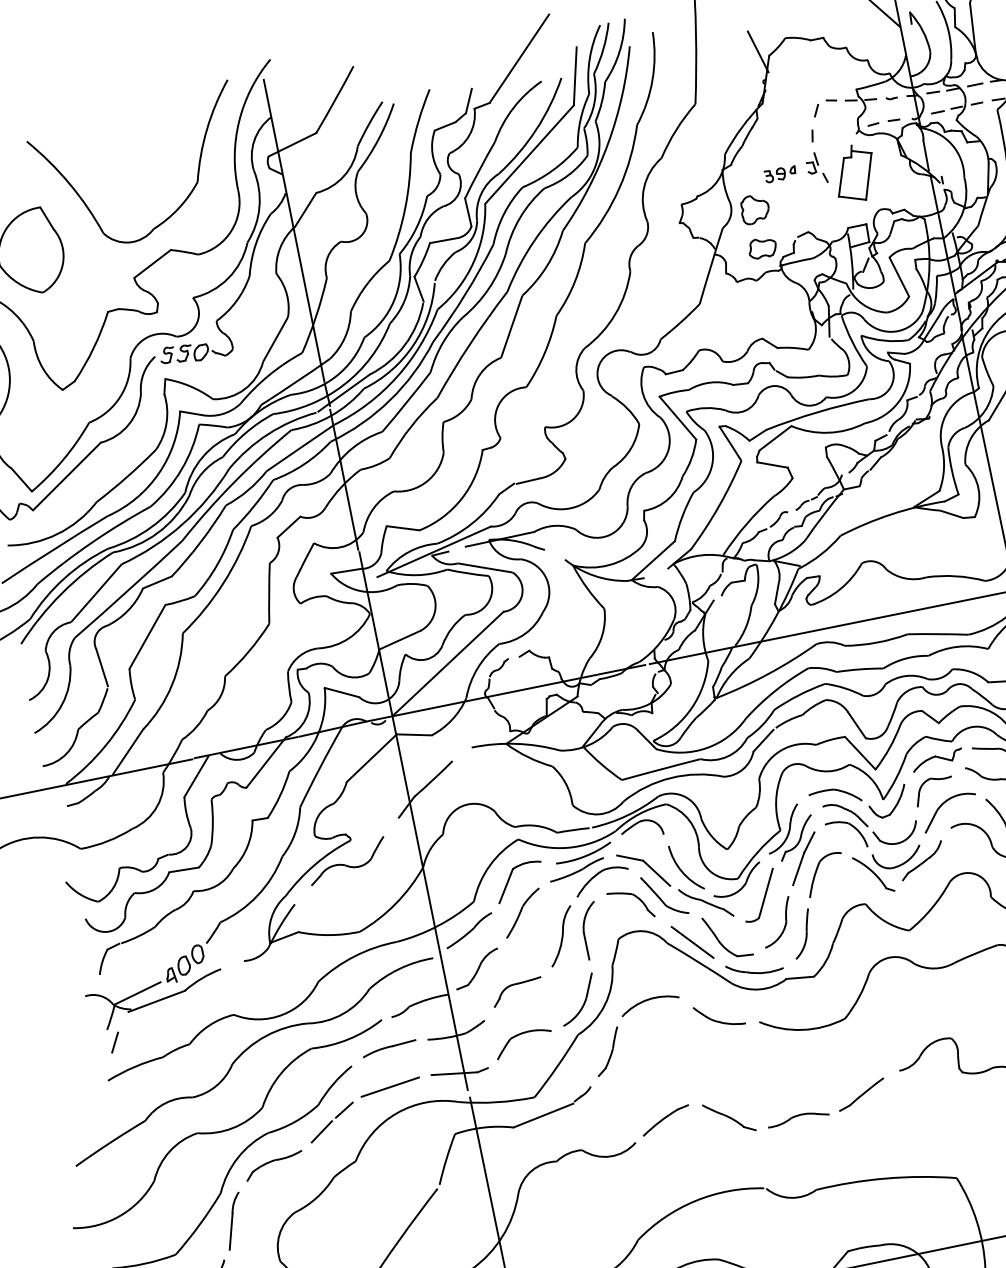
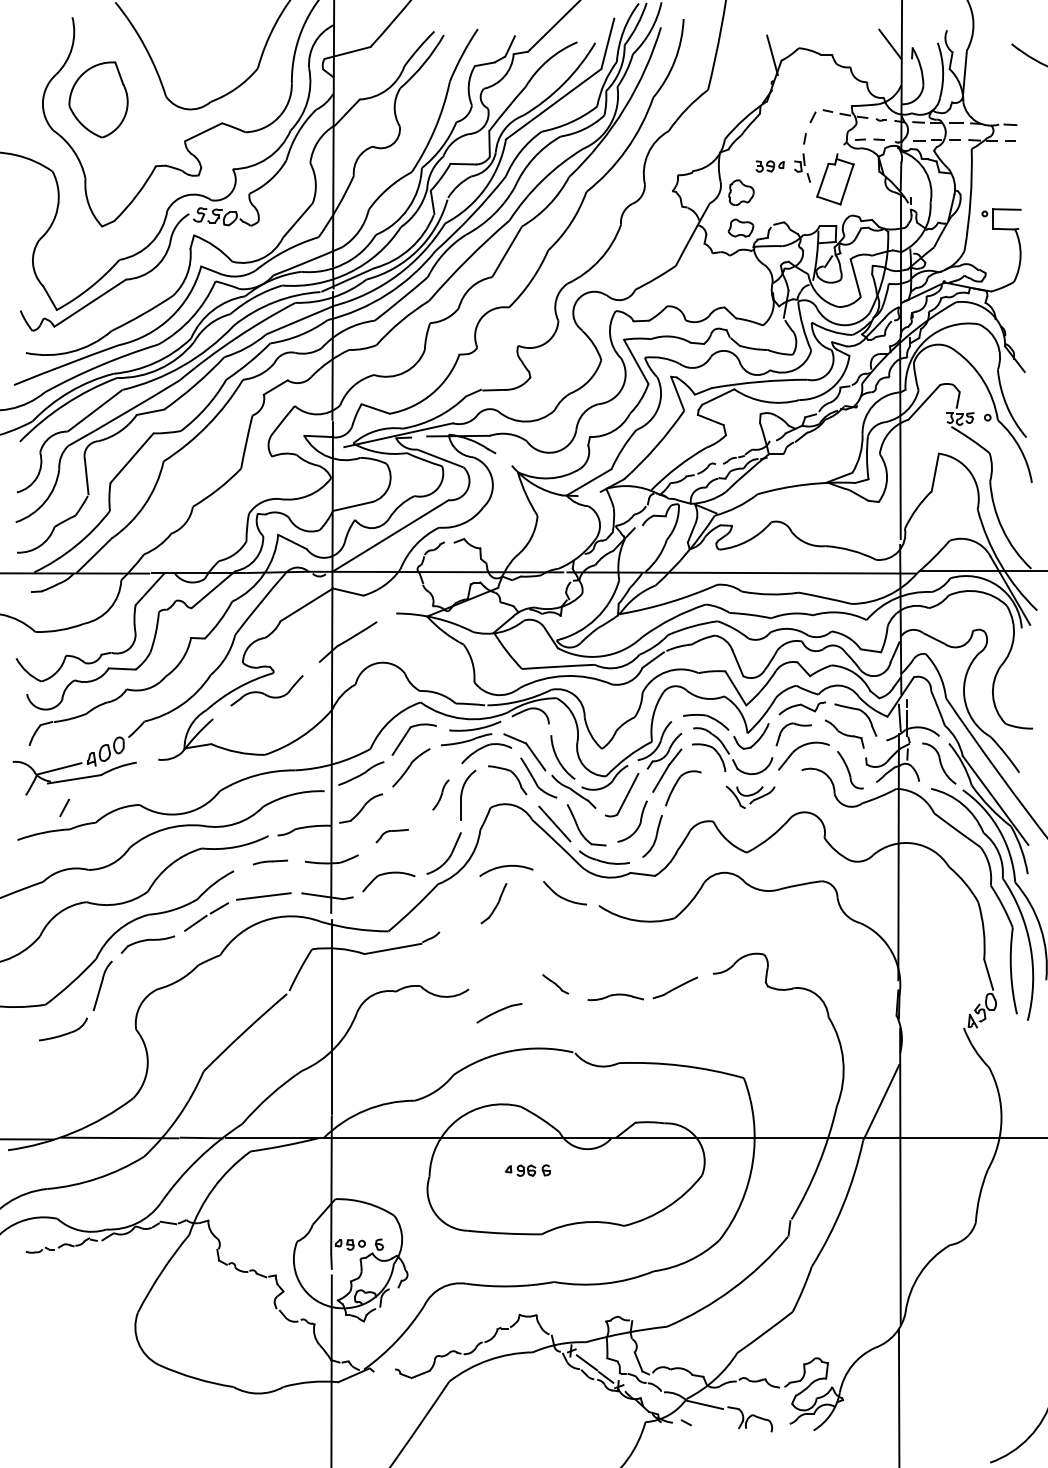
part: (900, 869) -> (750, 797), size x0.6
part: (560, 935) -> (440, 794), size x0.6
part: (517, 991) -> (392, 835), size x0.7
line: (114, 1042) -> (64, 807), moved
part: (389, 1048) -> (270, 862), size x0.7
part: (607, 1051) -> (493, 903), moved
part: (729, 1116) -> (555, 983), size x0.6
part: (666, 1120) -> (499, 1013), moved

